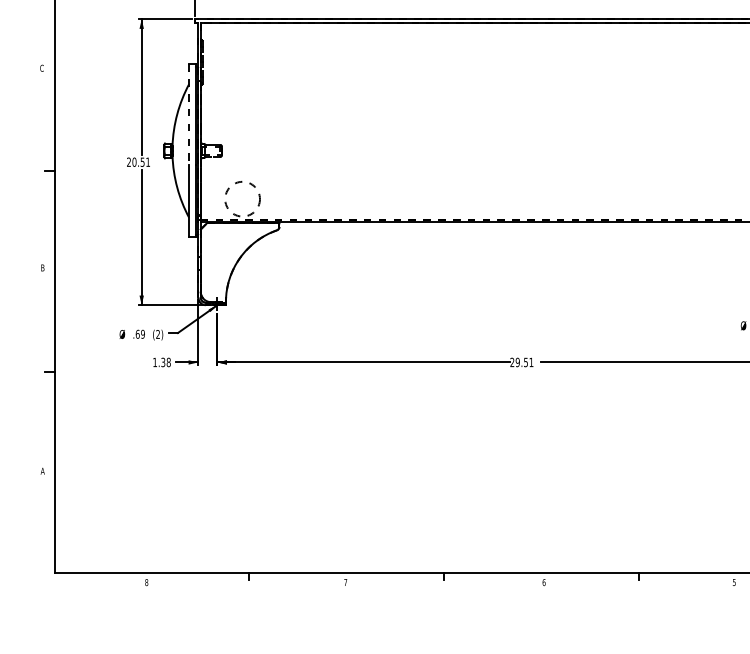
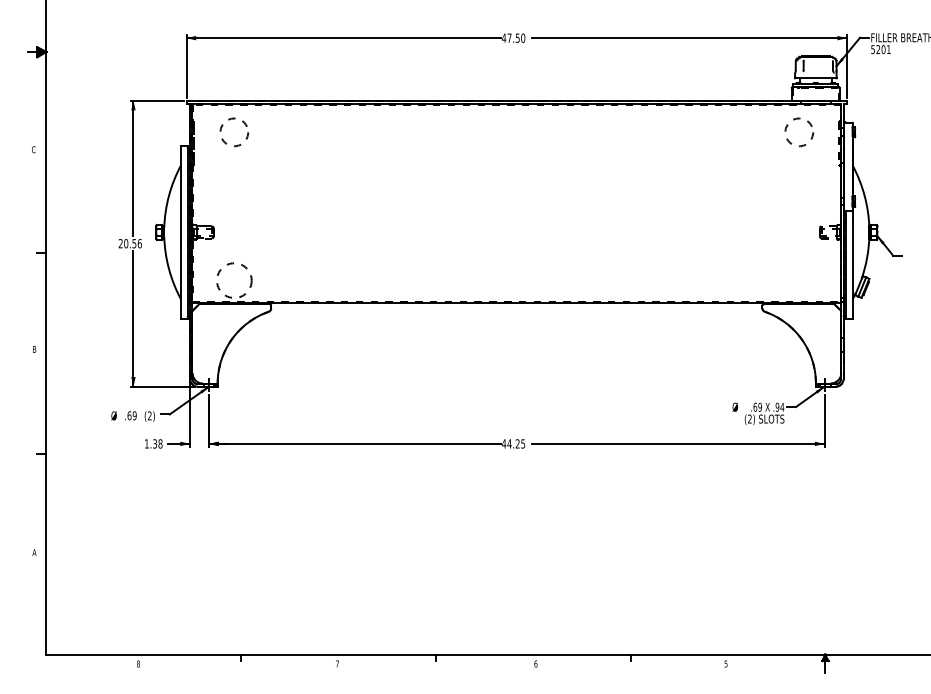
circle: (242, 51) -> (234, 132), added
line: (188, 115) -> (180, 196), dashed -> solid
text: (147, 162) -> (139, 243), 20.51 -> 20.56
text: (521, 362) -> (513, 443), 29.51 -> 44.25

